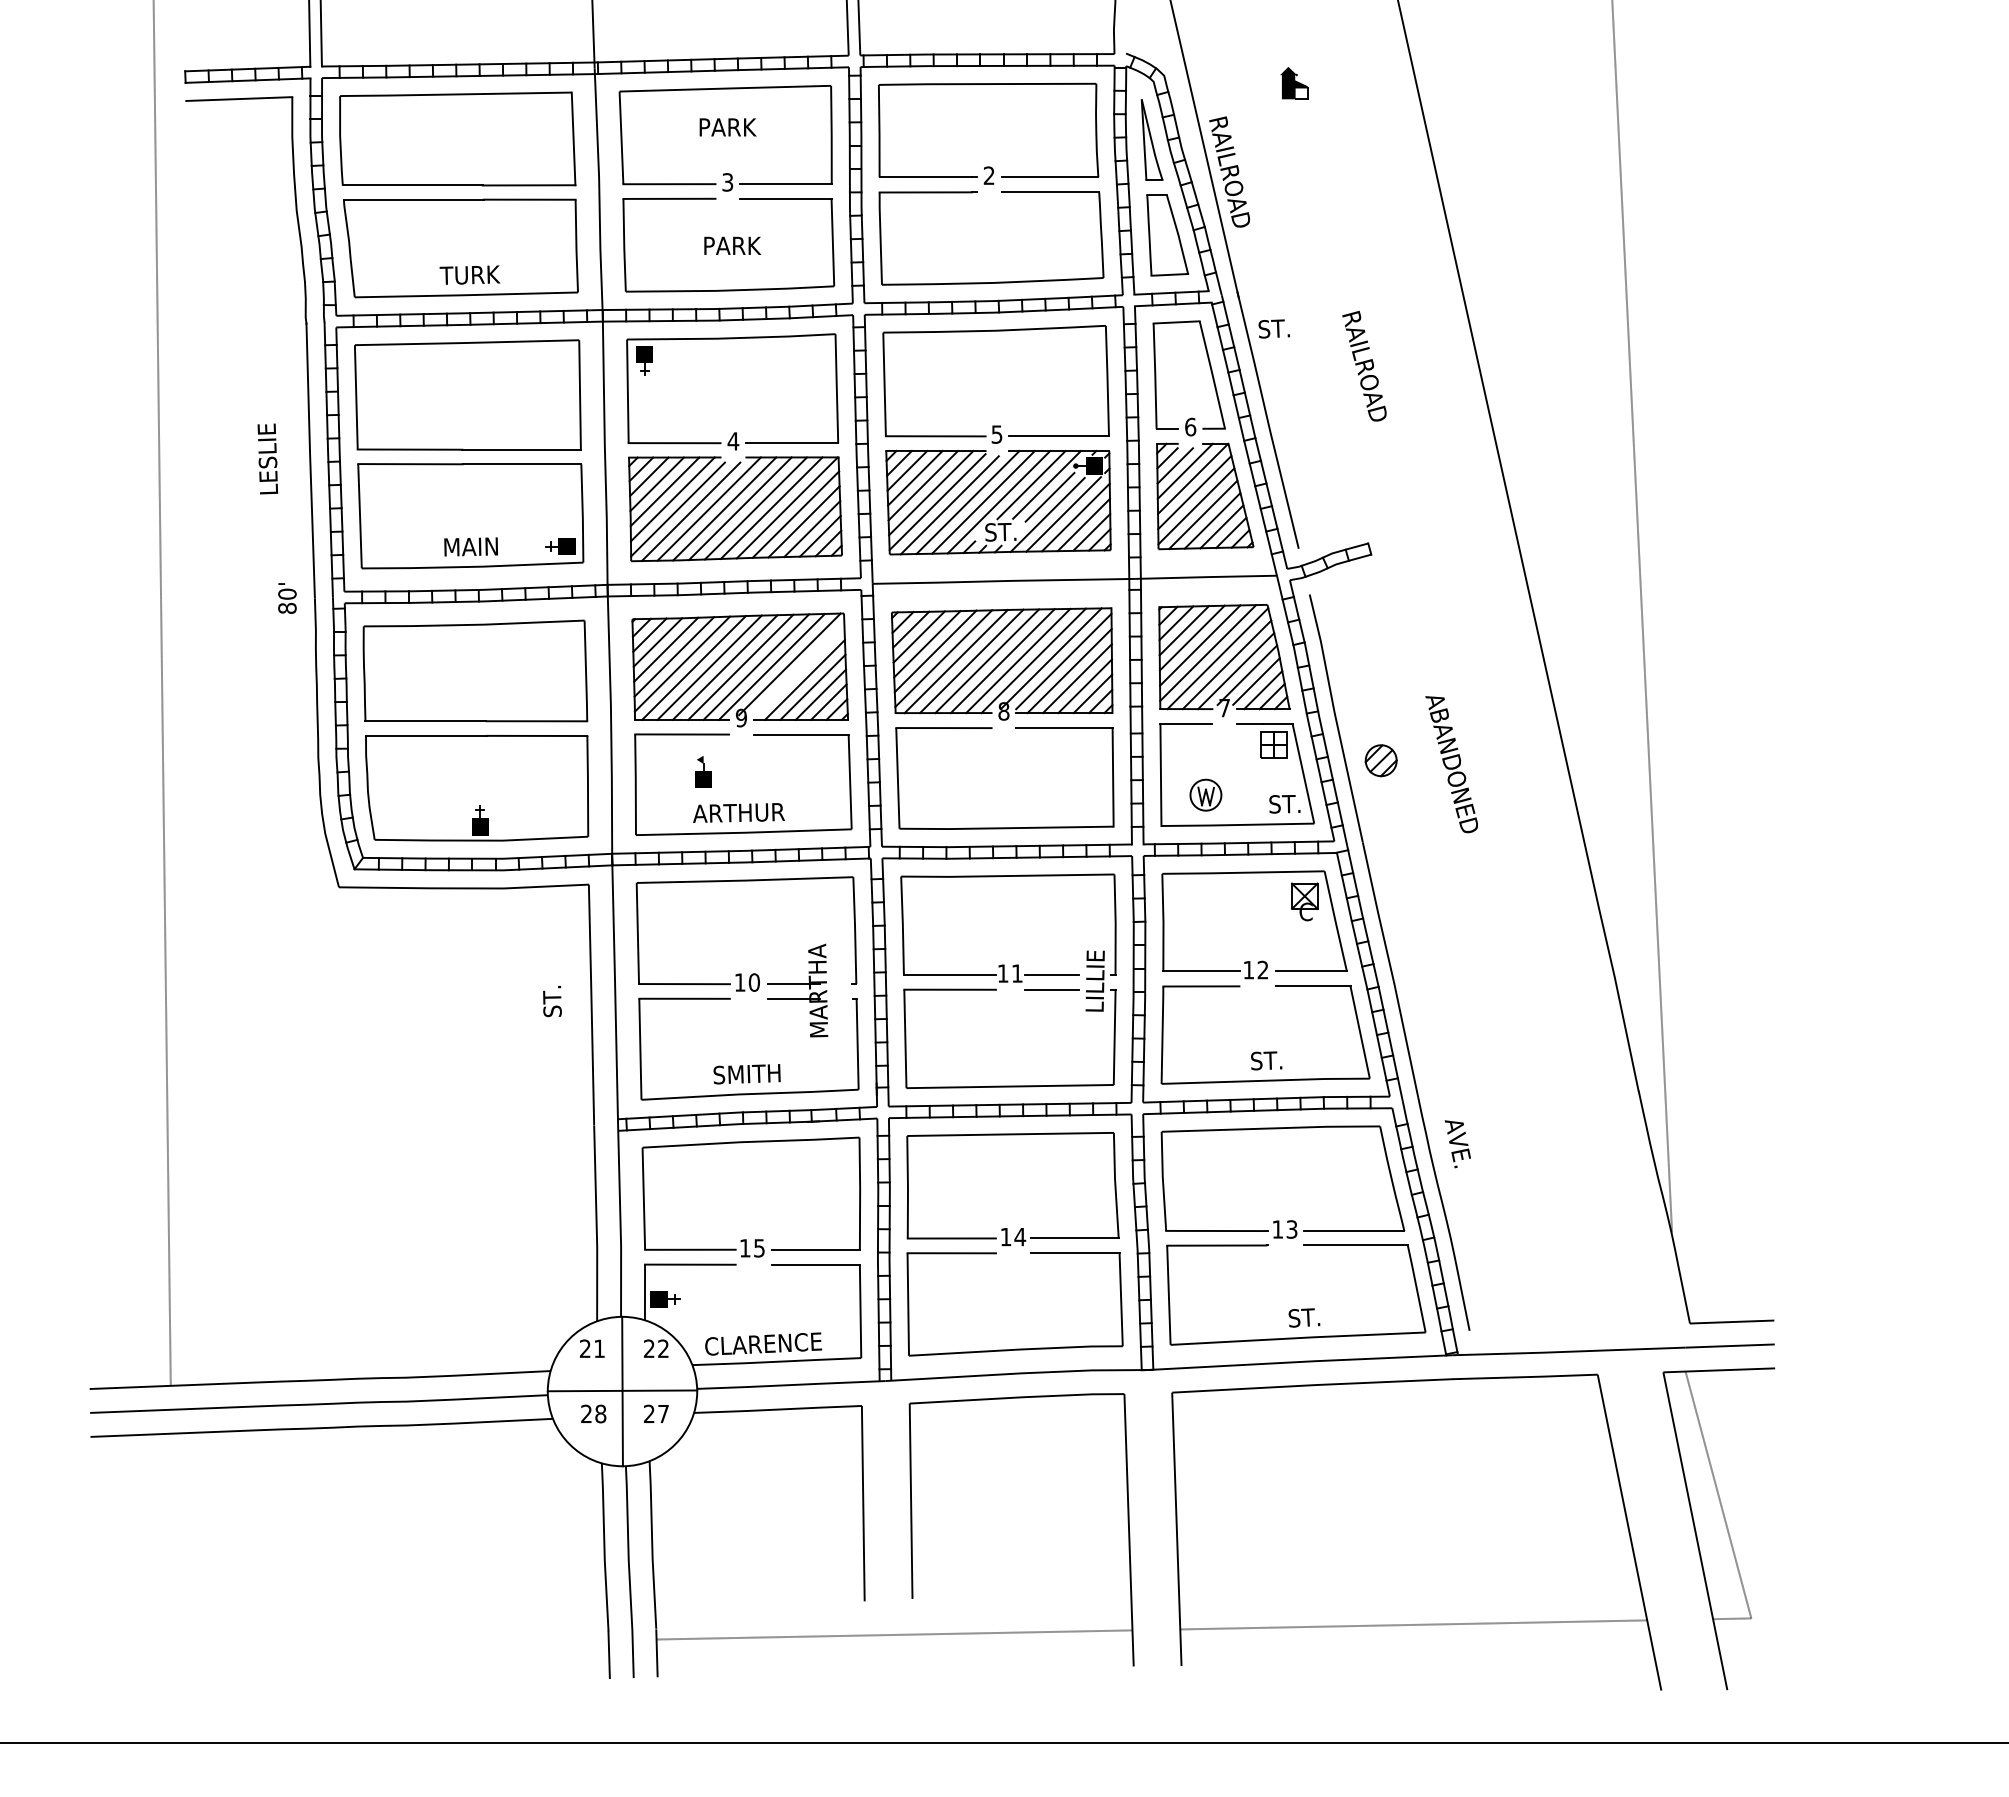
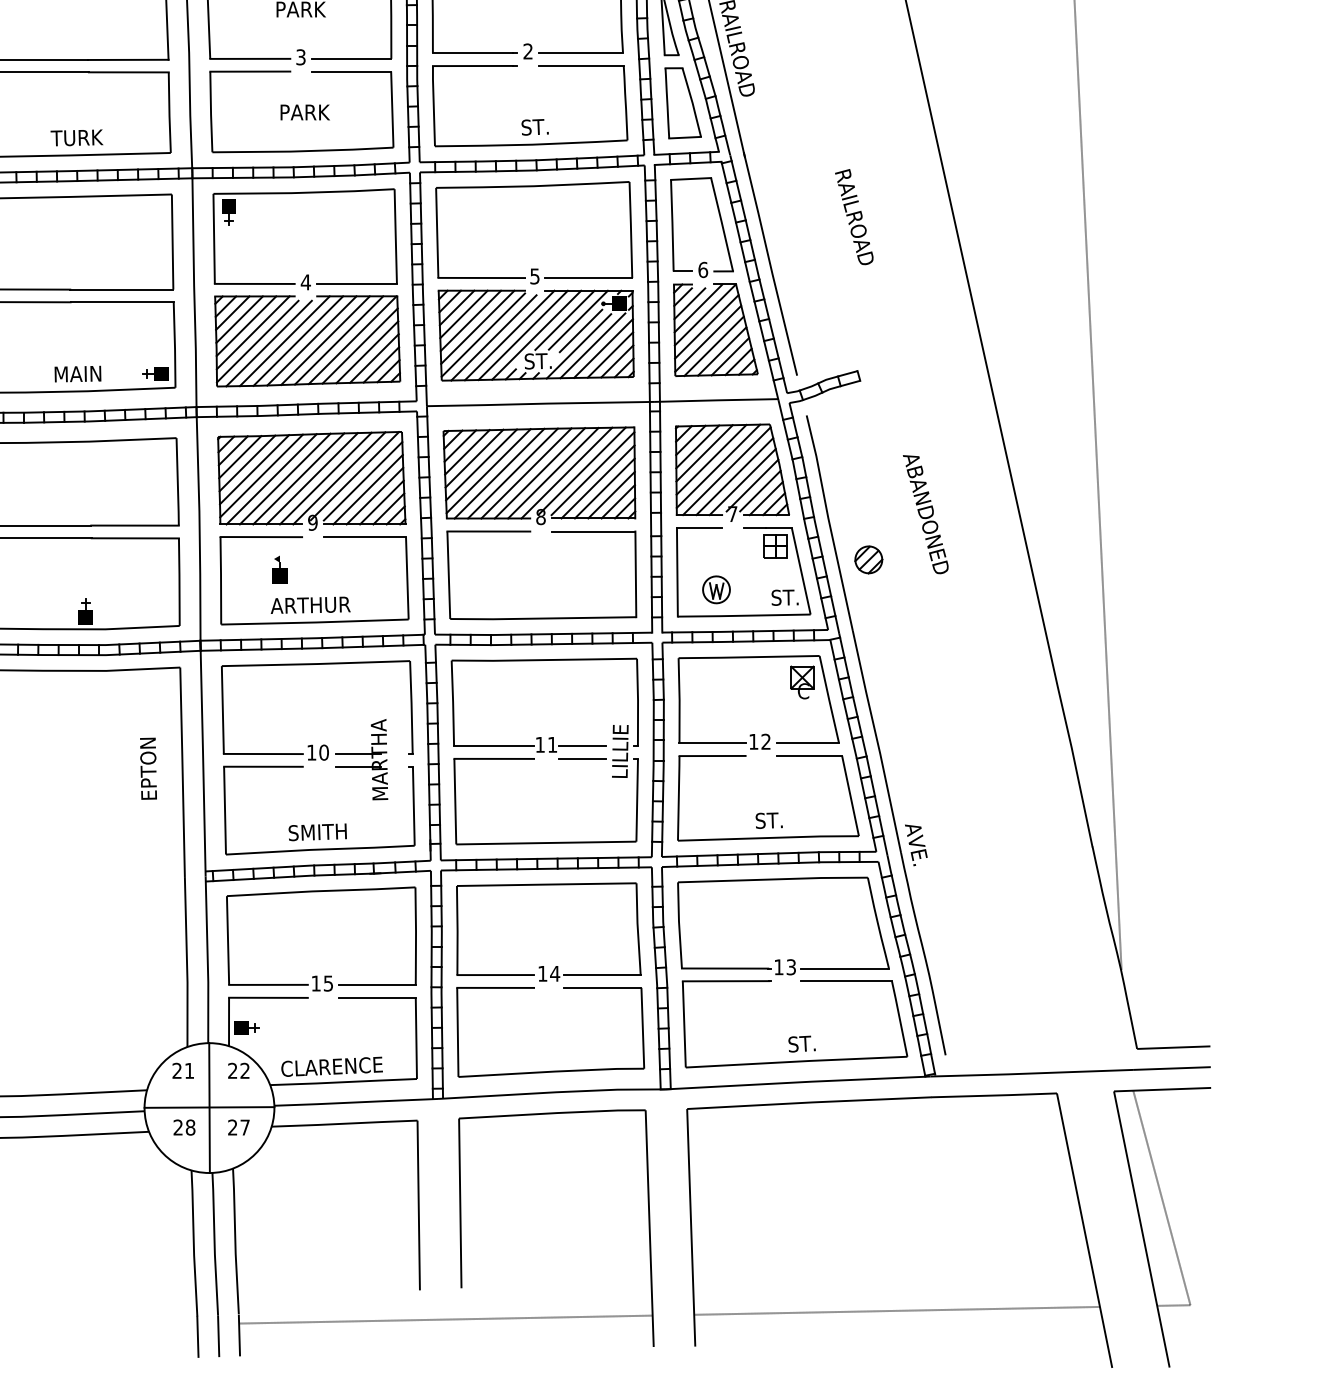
text: (1273, 328) -> (534, 126), moved
line: (799, 670) -> (363, 481), added
text: (1451, 764) -> (925, 514), moved
text: (552, 1000) -> (148, 768), ST. -> EPTON
text: (1457, 1144) -> (915, 845), moved

